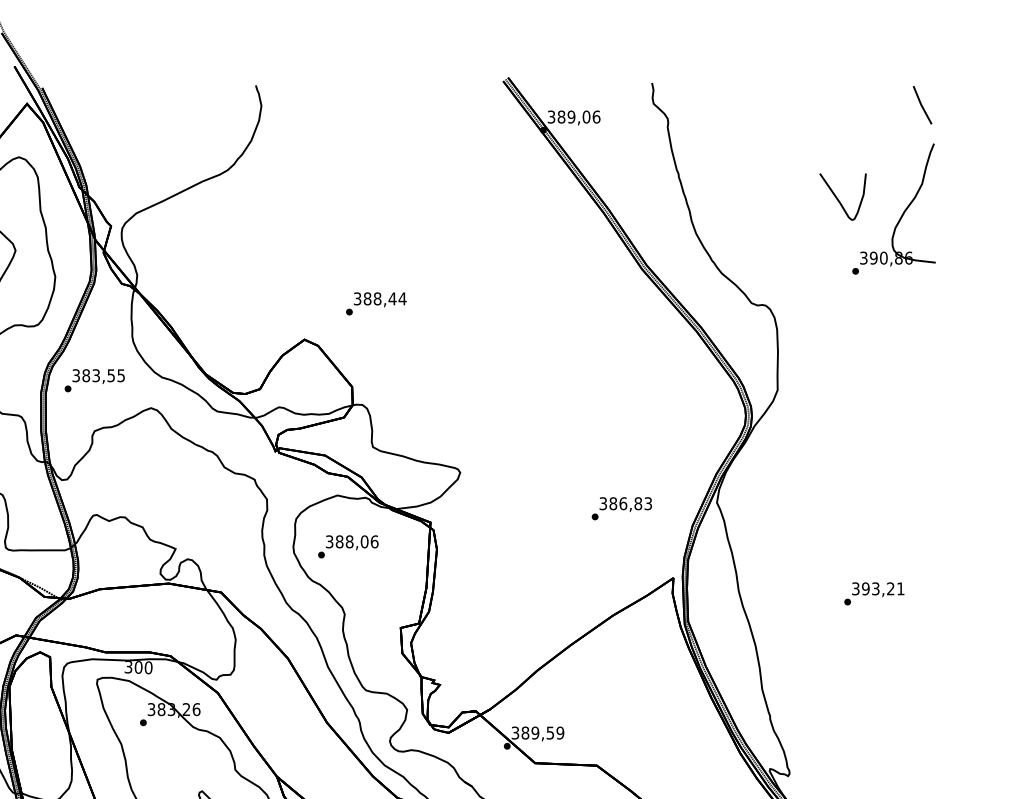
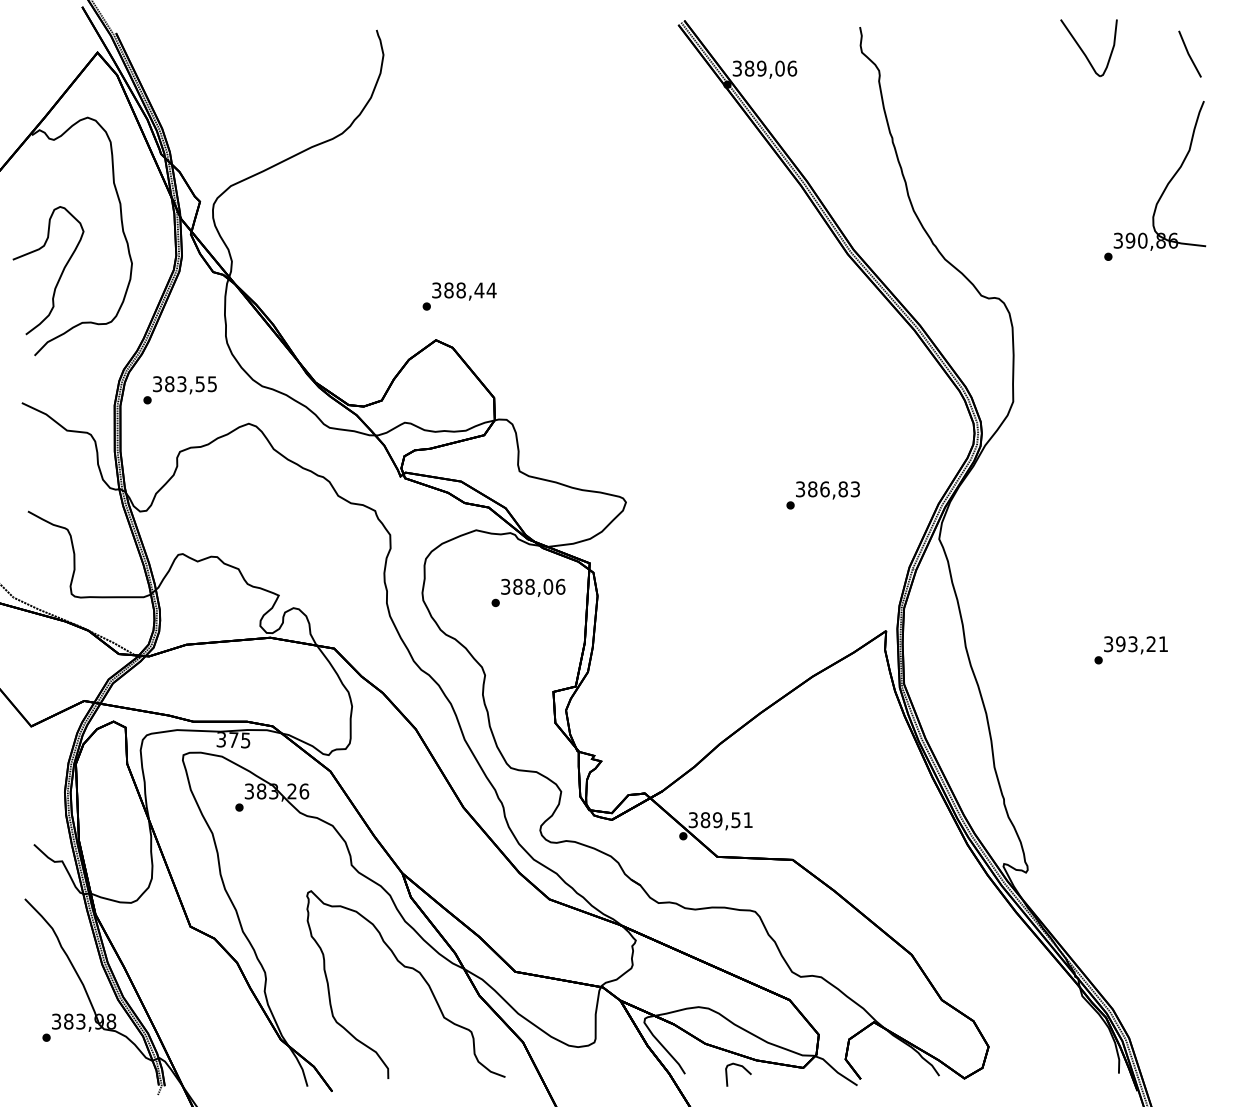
part: (842, 197) -> (1088, 48), moved
text: (376, 303) -> (459, 296), moved
text: (621, 508) -> (822, 495), moved
text: (348, 546) -> (528, 592), moved
text: (143, 667) -> (239, 740), 300 -> 375
text: (559, 733) -> (747, 820), 389,59 -> 389,51

